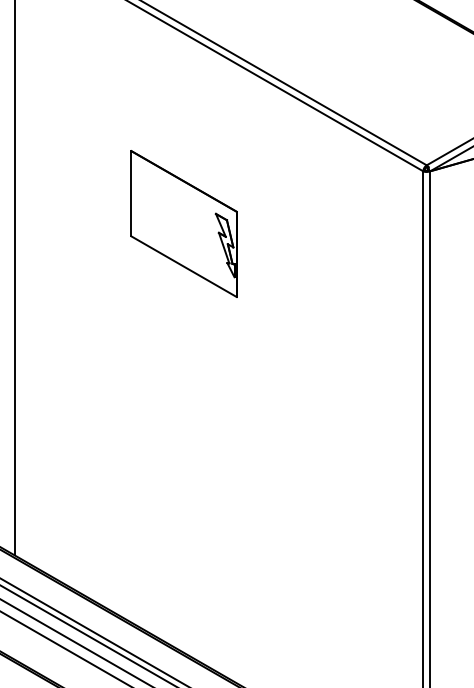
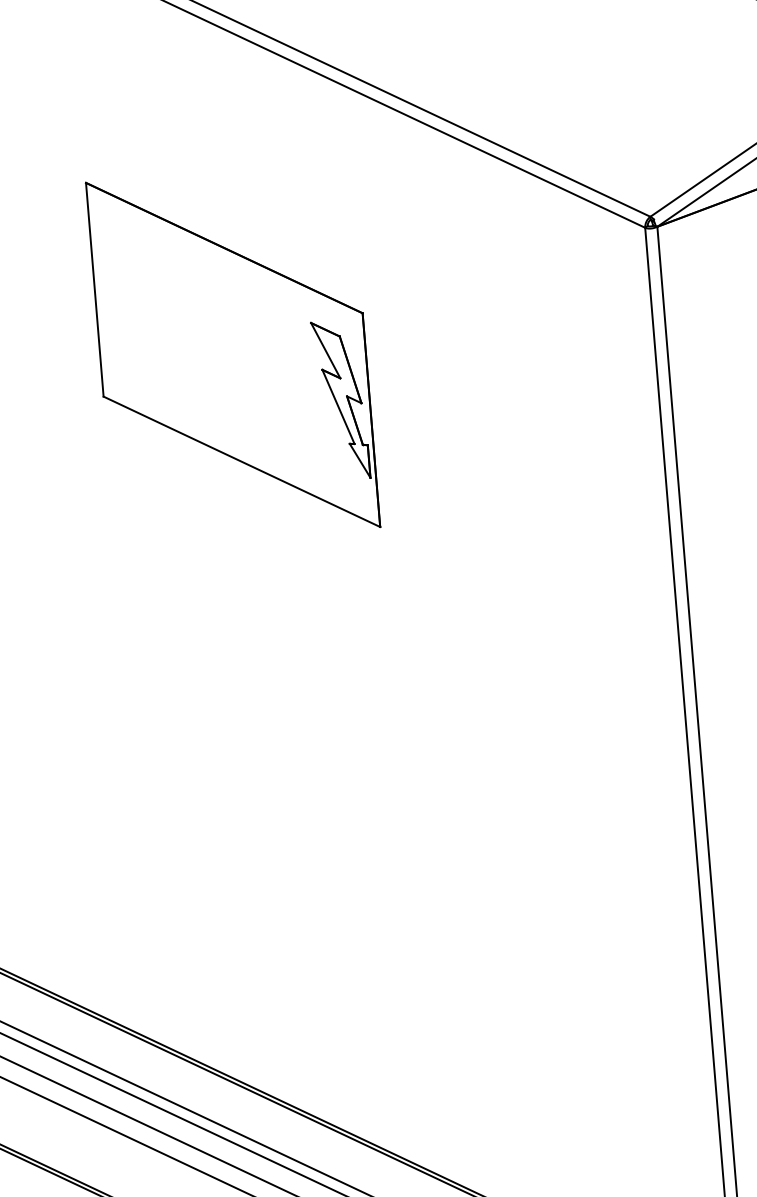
part: (183, 223) -> (231, 353), size x1.43

